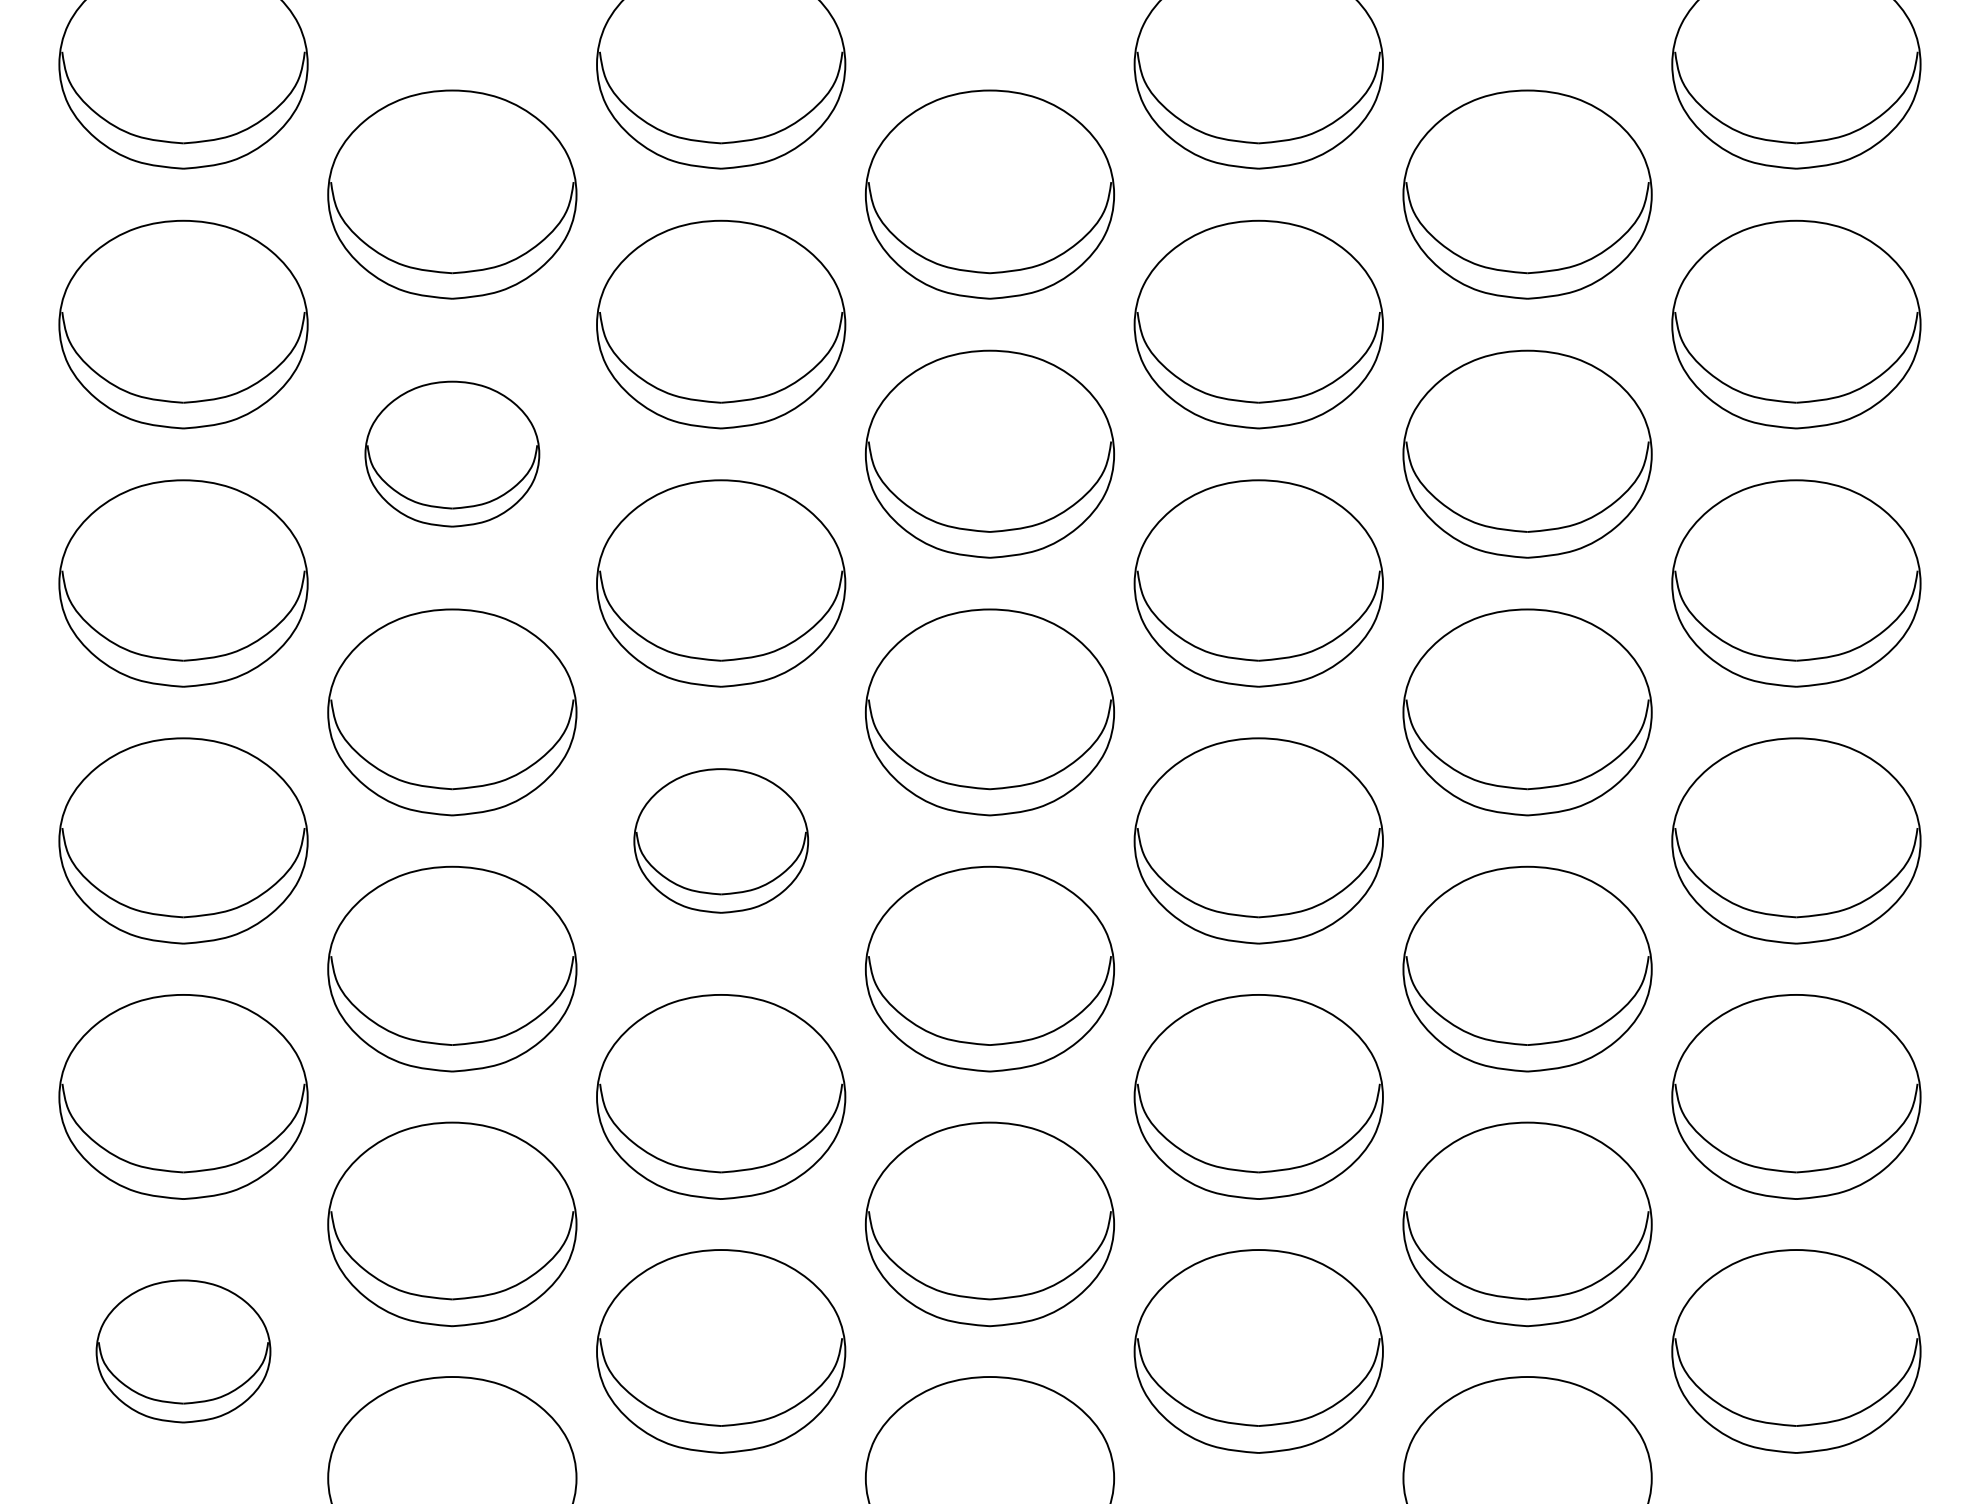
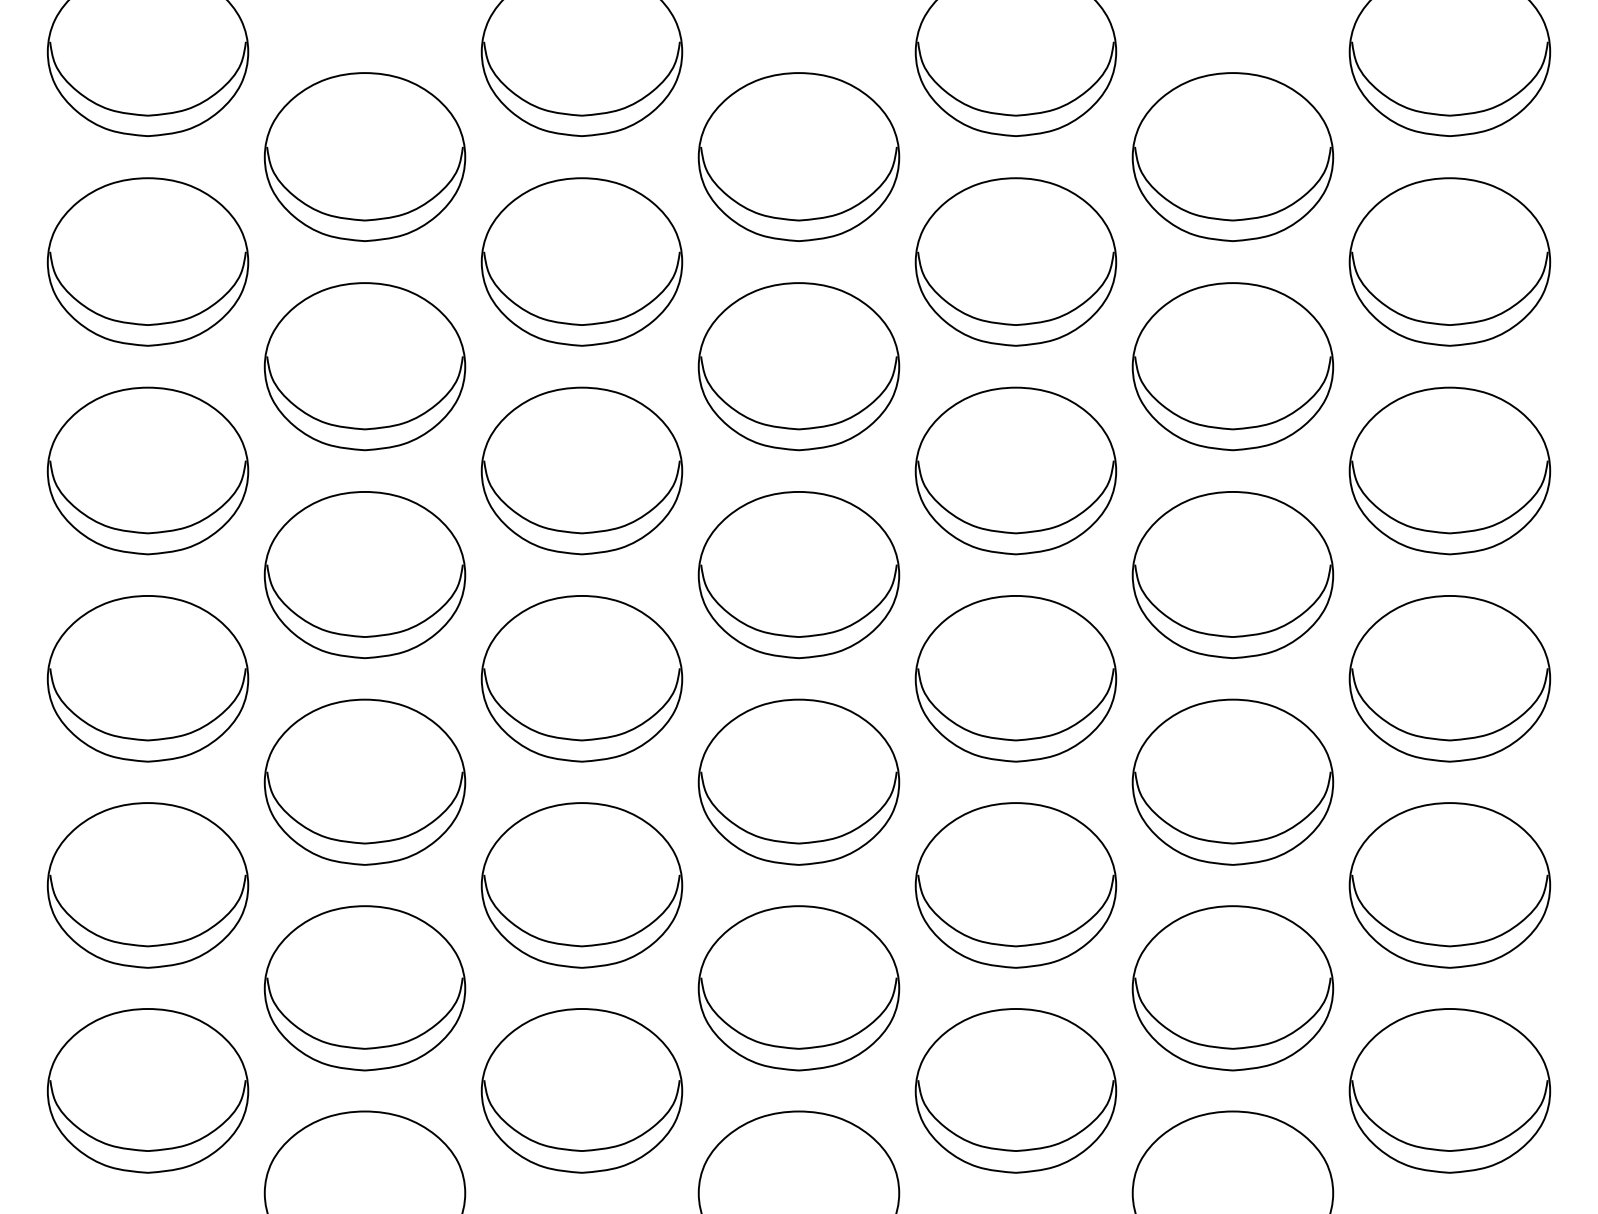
part: (452, 453) -> (365, 366), size x1.43
part: (721, 840) -> (582, 678), size x1.43
part: (183, 1351) -> (147, 1090), size x1.43

